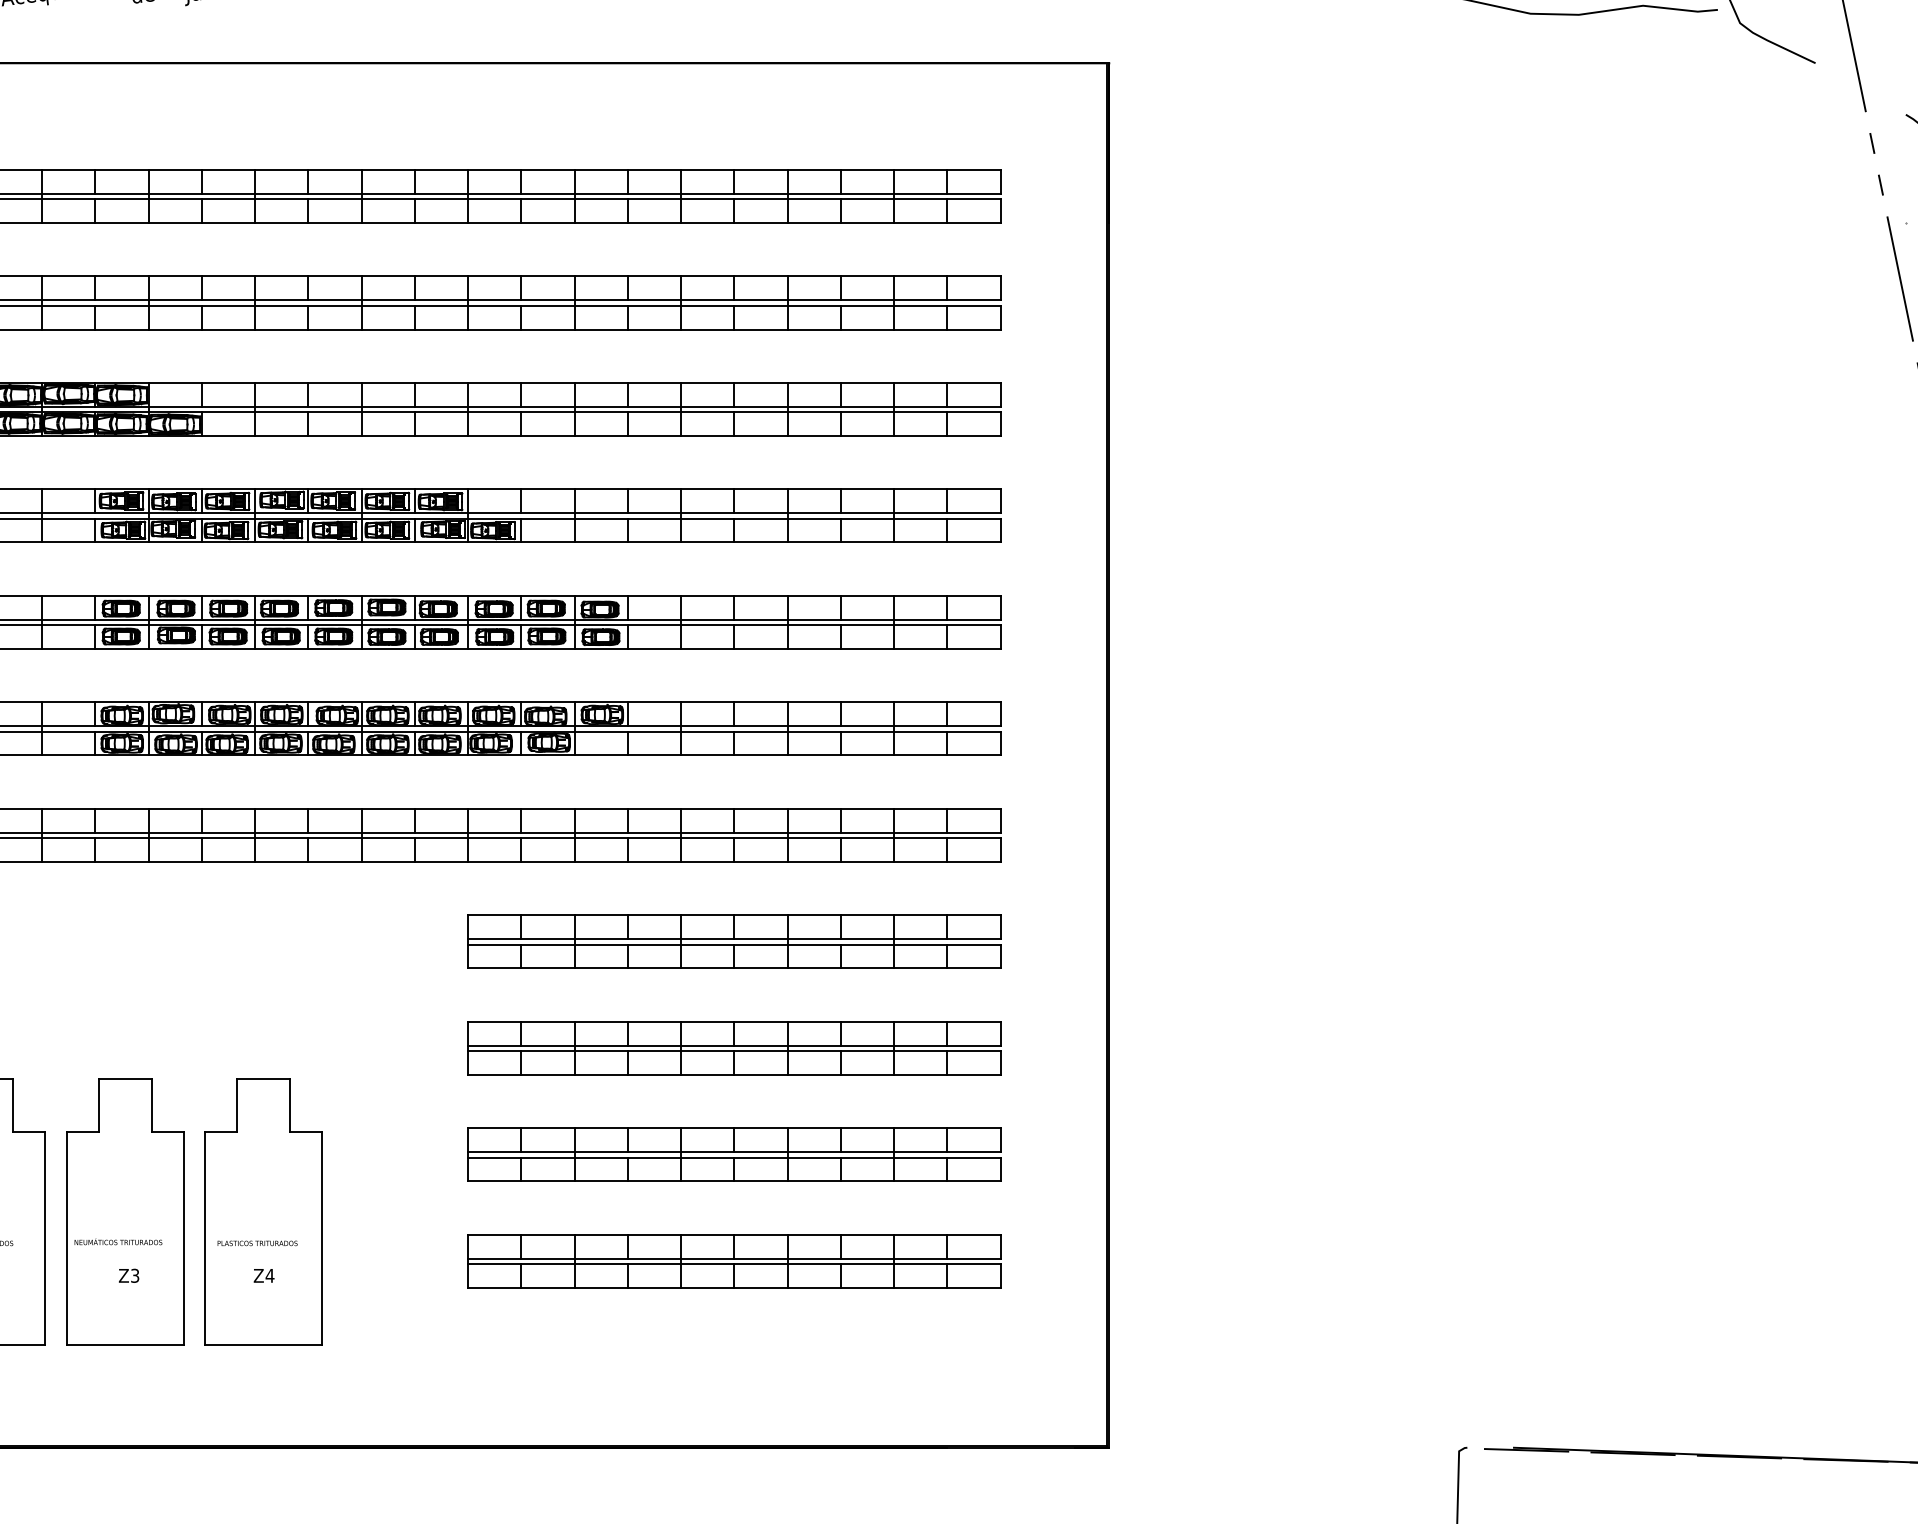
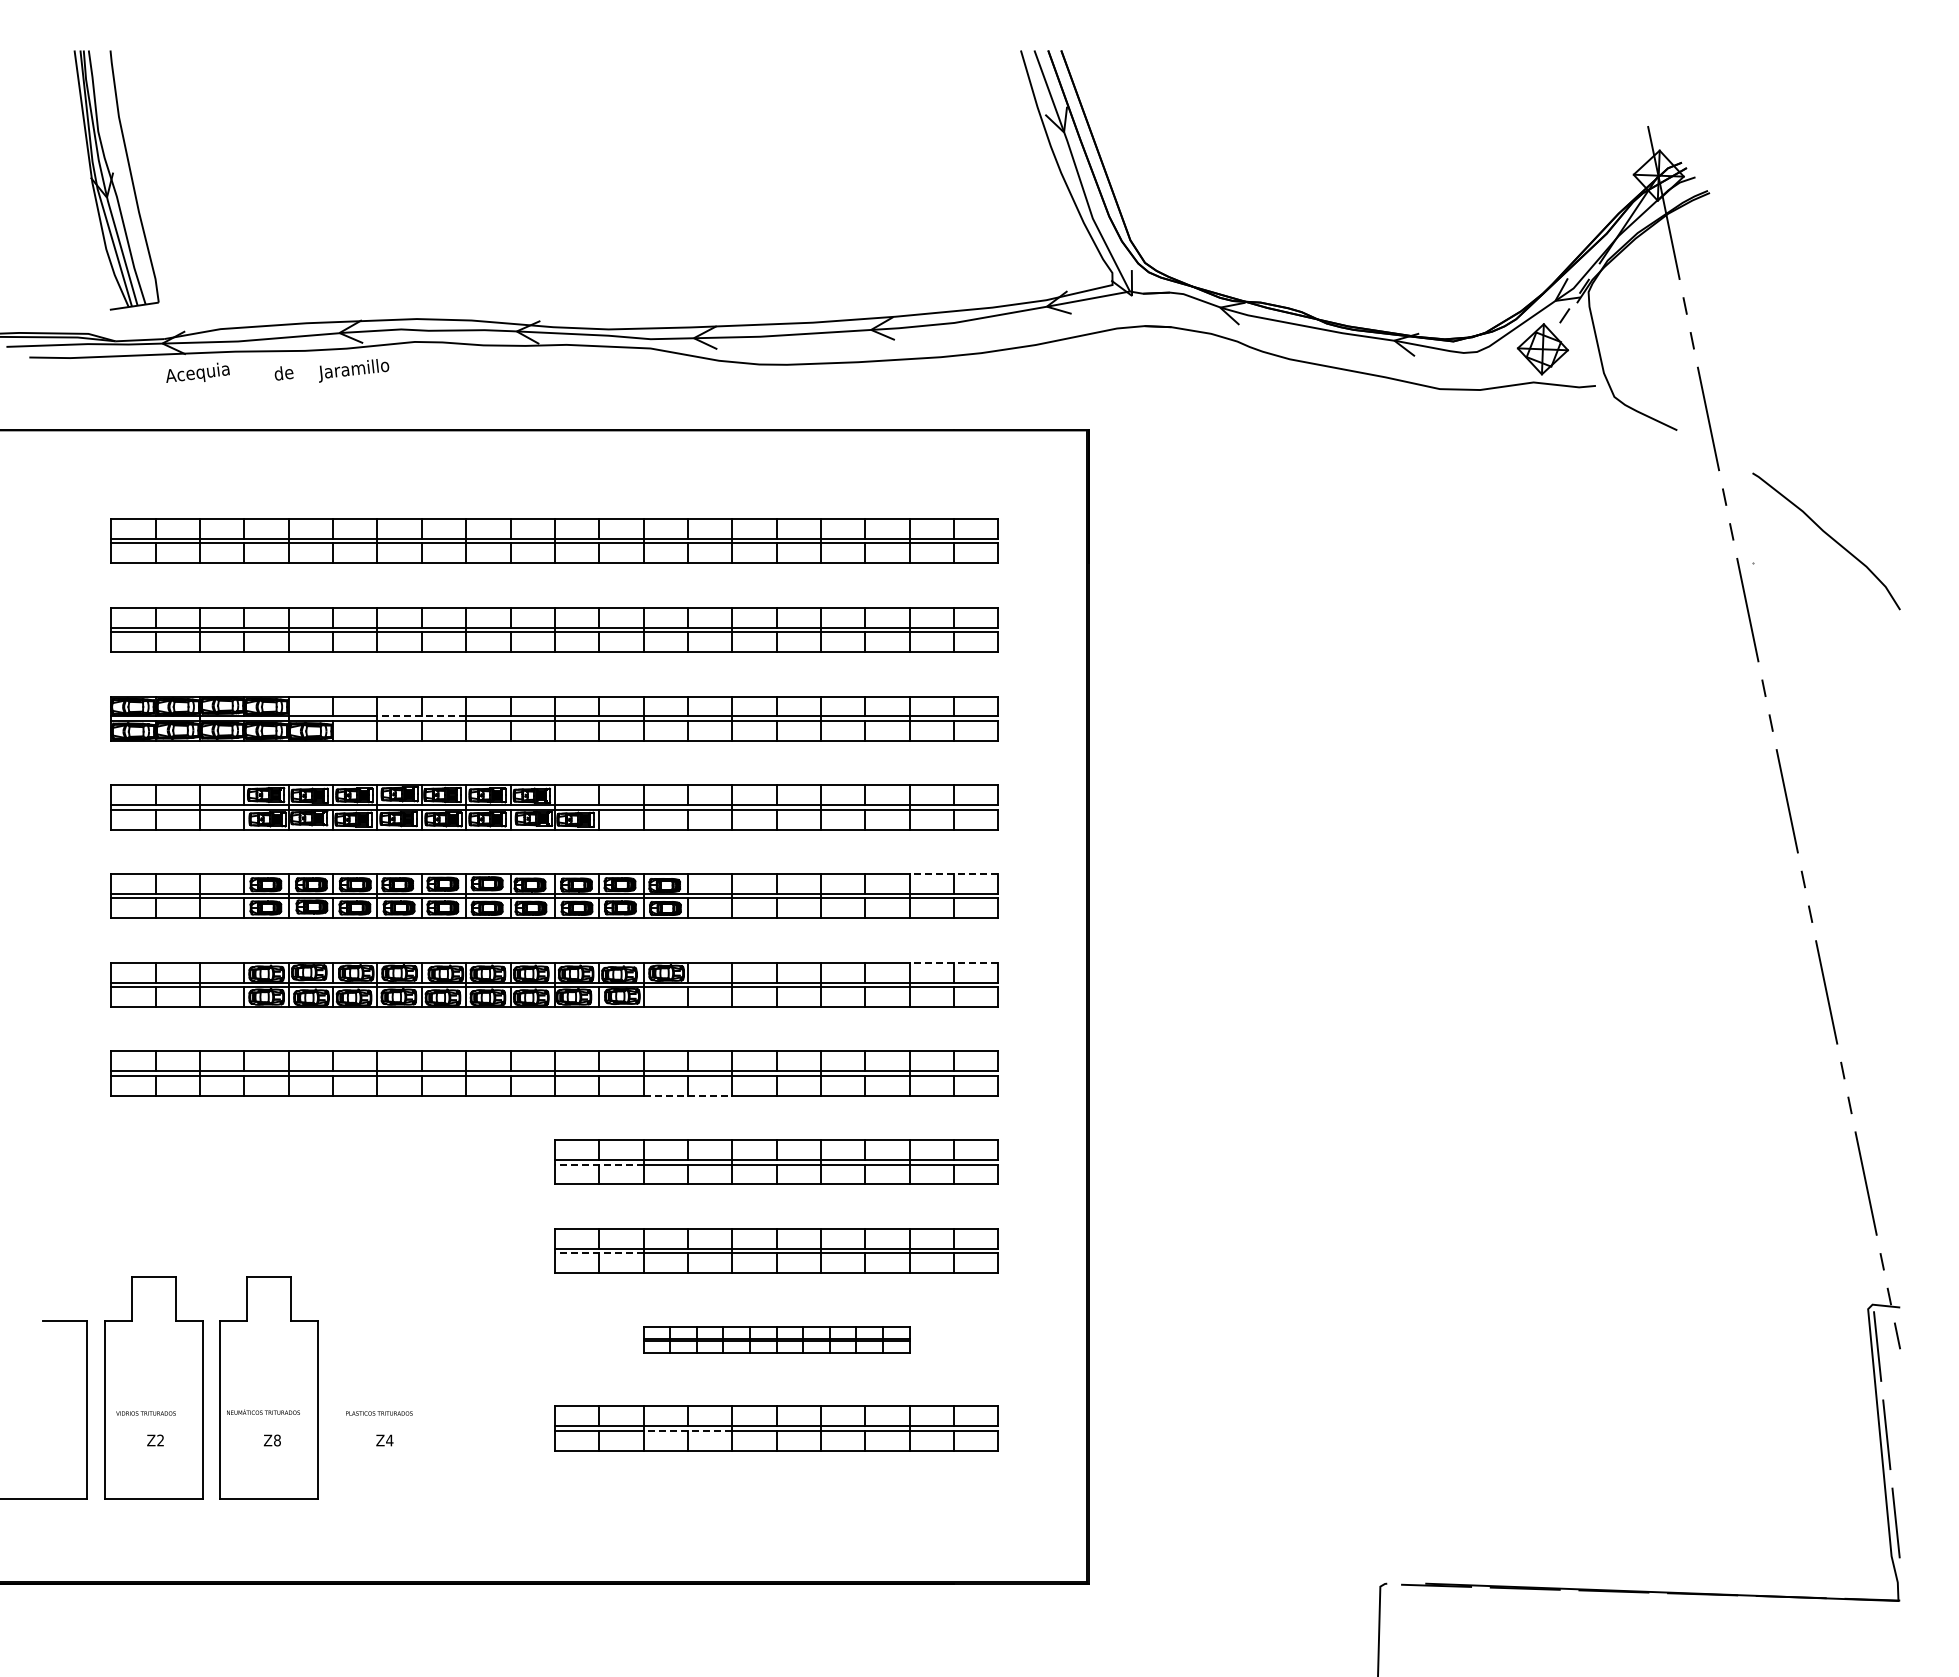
line: (308, 406) -> (421, 716), solid -> dashed
line: (946, 595) -> (953, 873), solid -> dashed
line: (946, 702) -> (953, 962), solid -> dashed
line: (628, 861) -> (688, 1095), solid -> dashed
line: (520, 944) -> (598, 1164), solid -> dashed
line: (520, 1051) -> (598, 1253), solid -> dashed
part: (734, 1154) -> (776, 1339), size x0.6
part: (263, 1212) -> (384, 1387), removed
line: (627, 1263) -> (687, 1430), solid -> dashed
text: (135, 1275) -> (277, 1440), Z3 -> Z8

